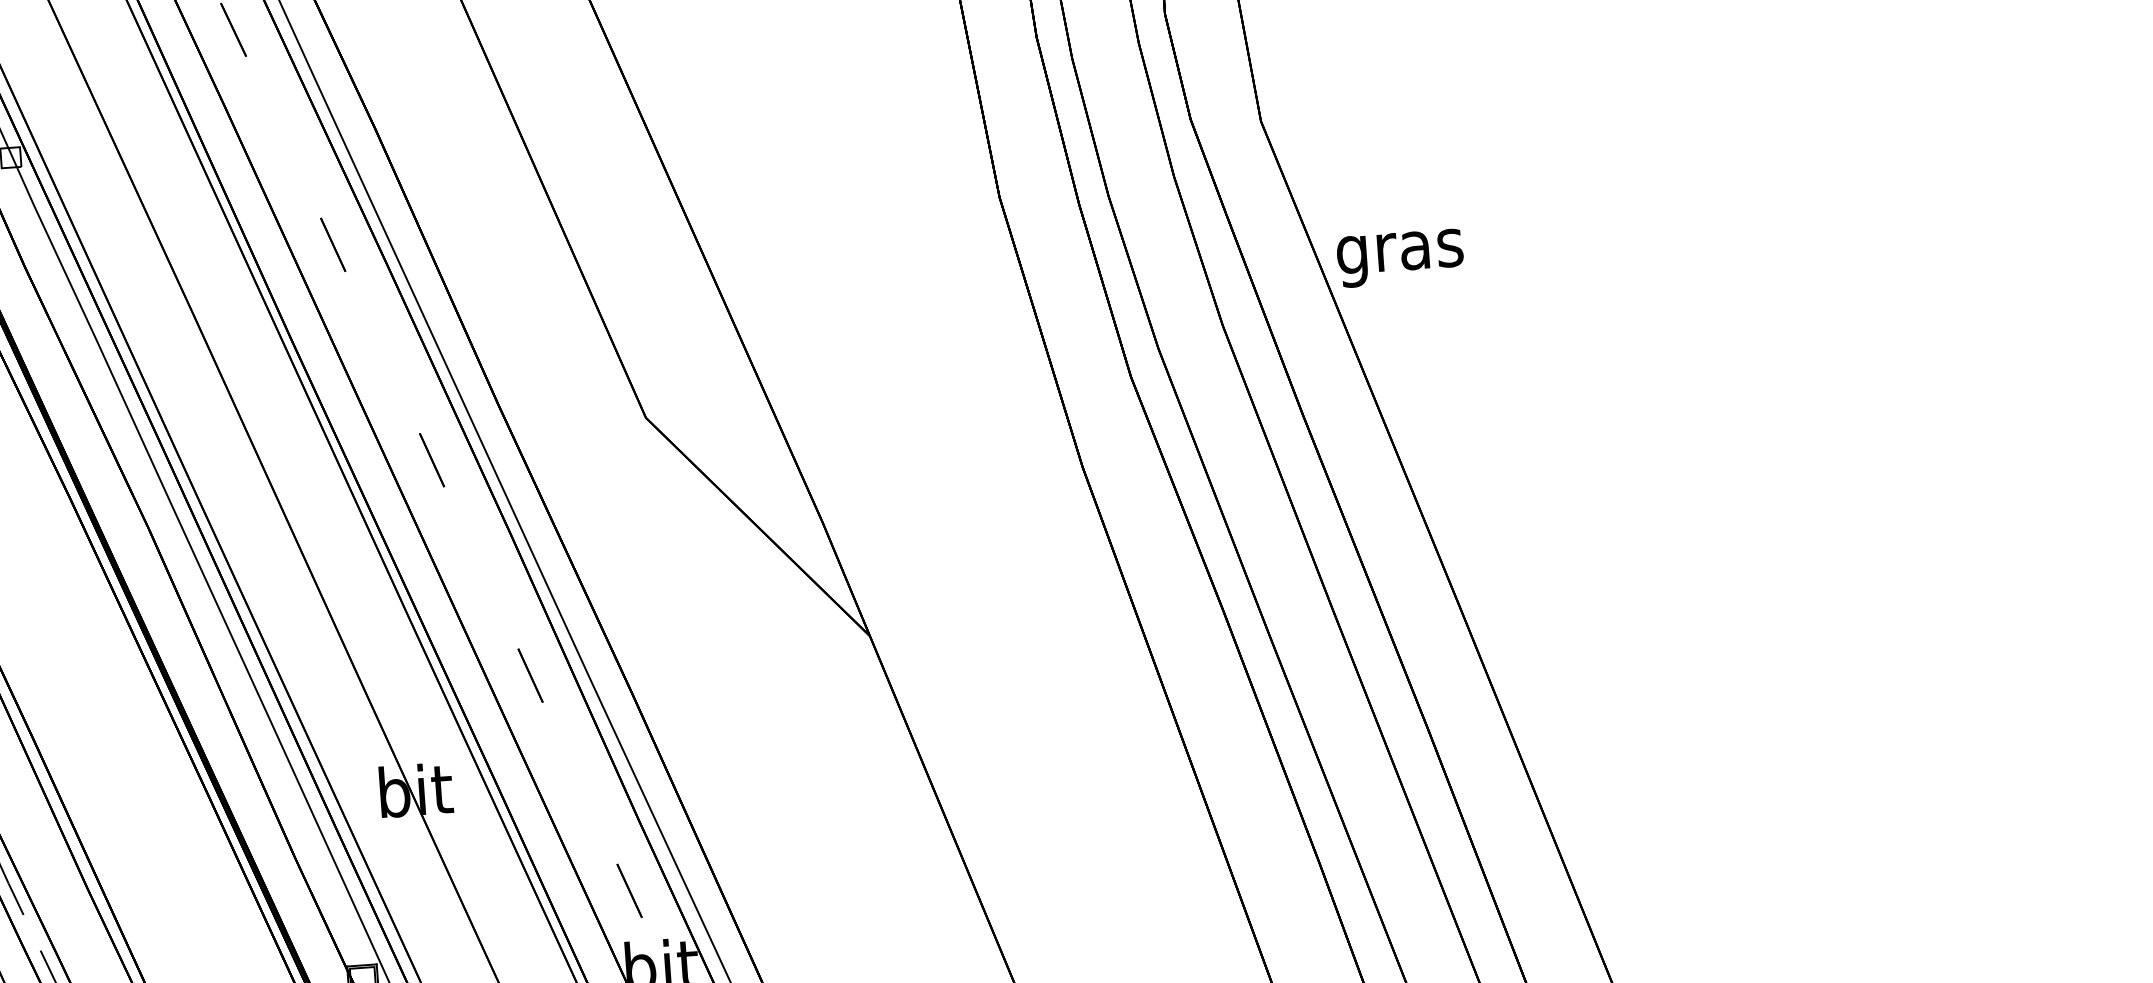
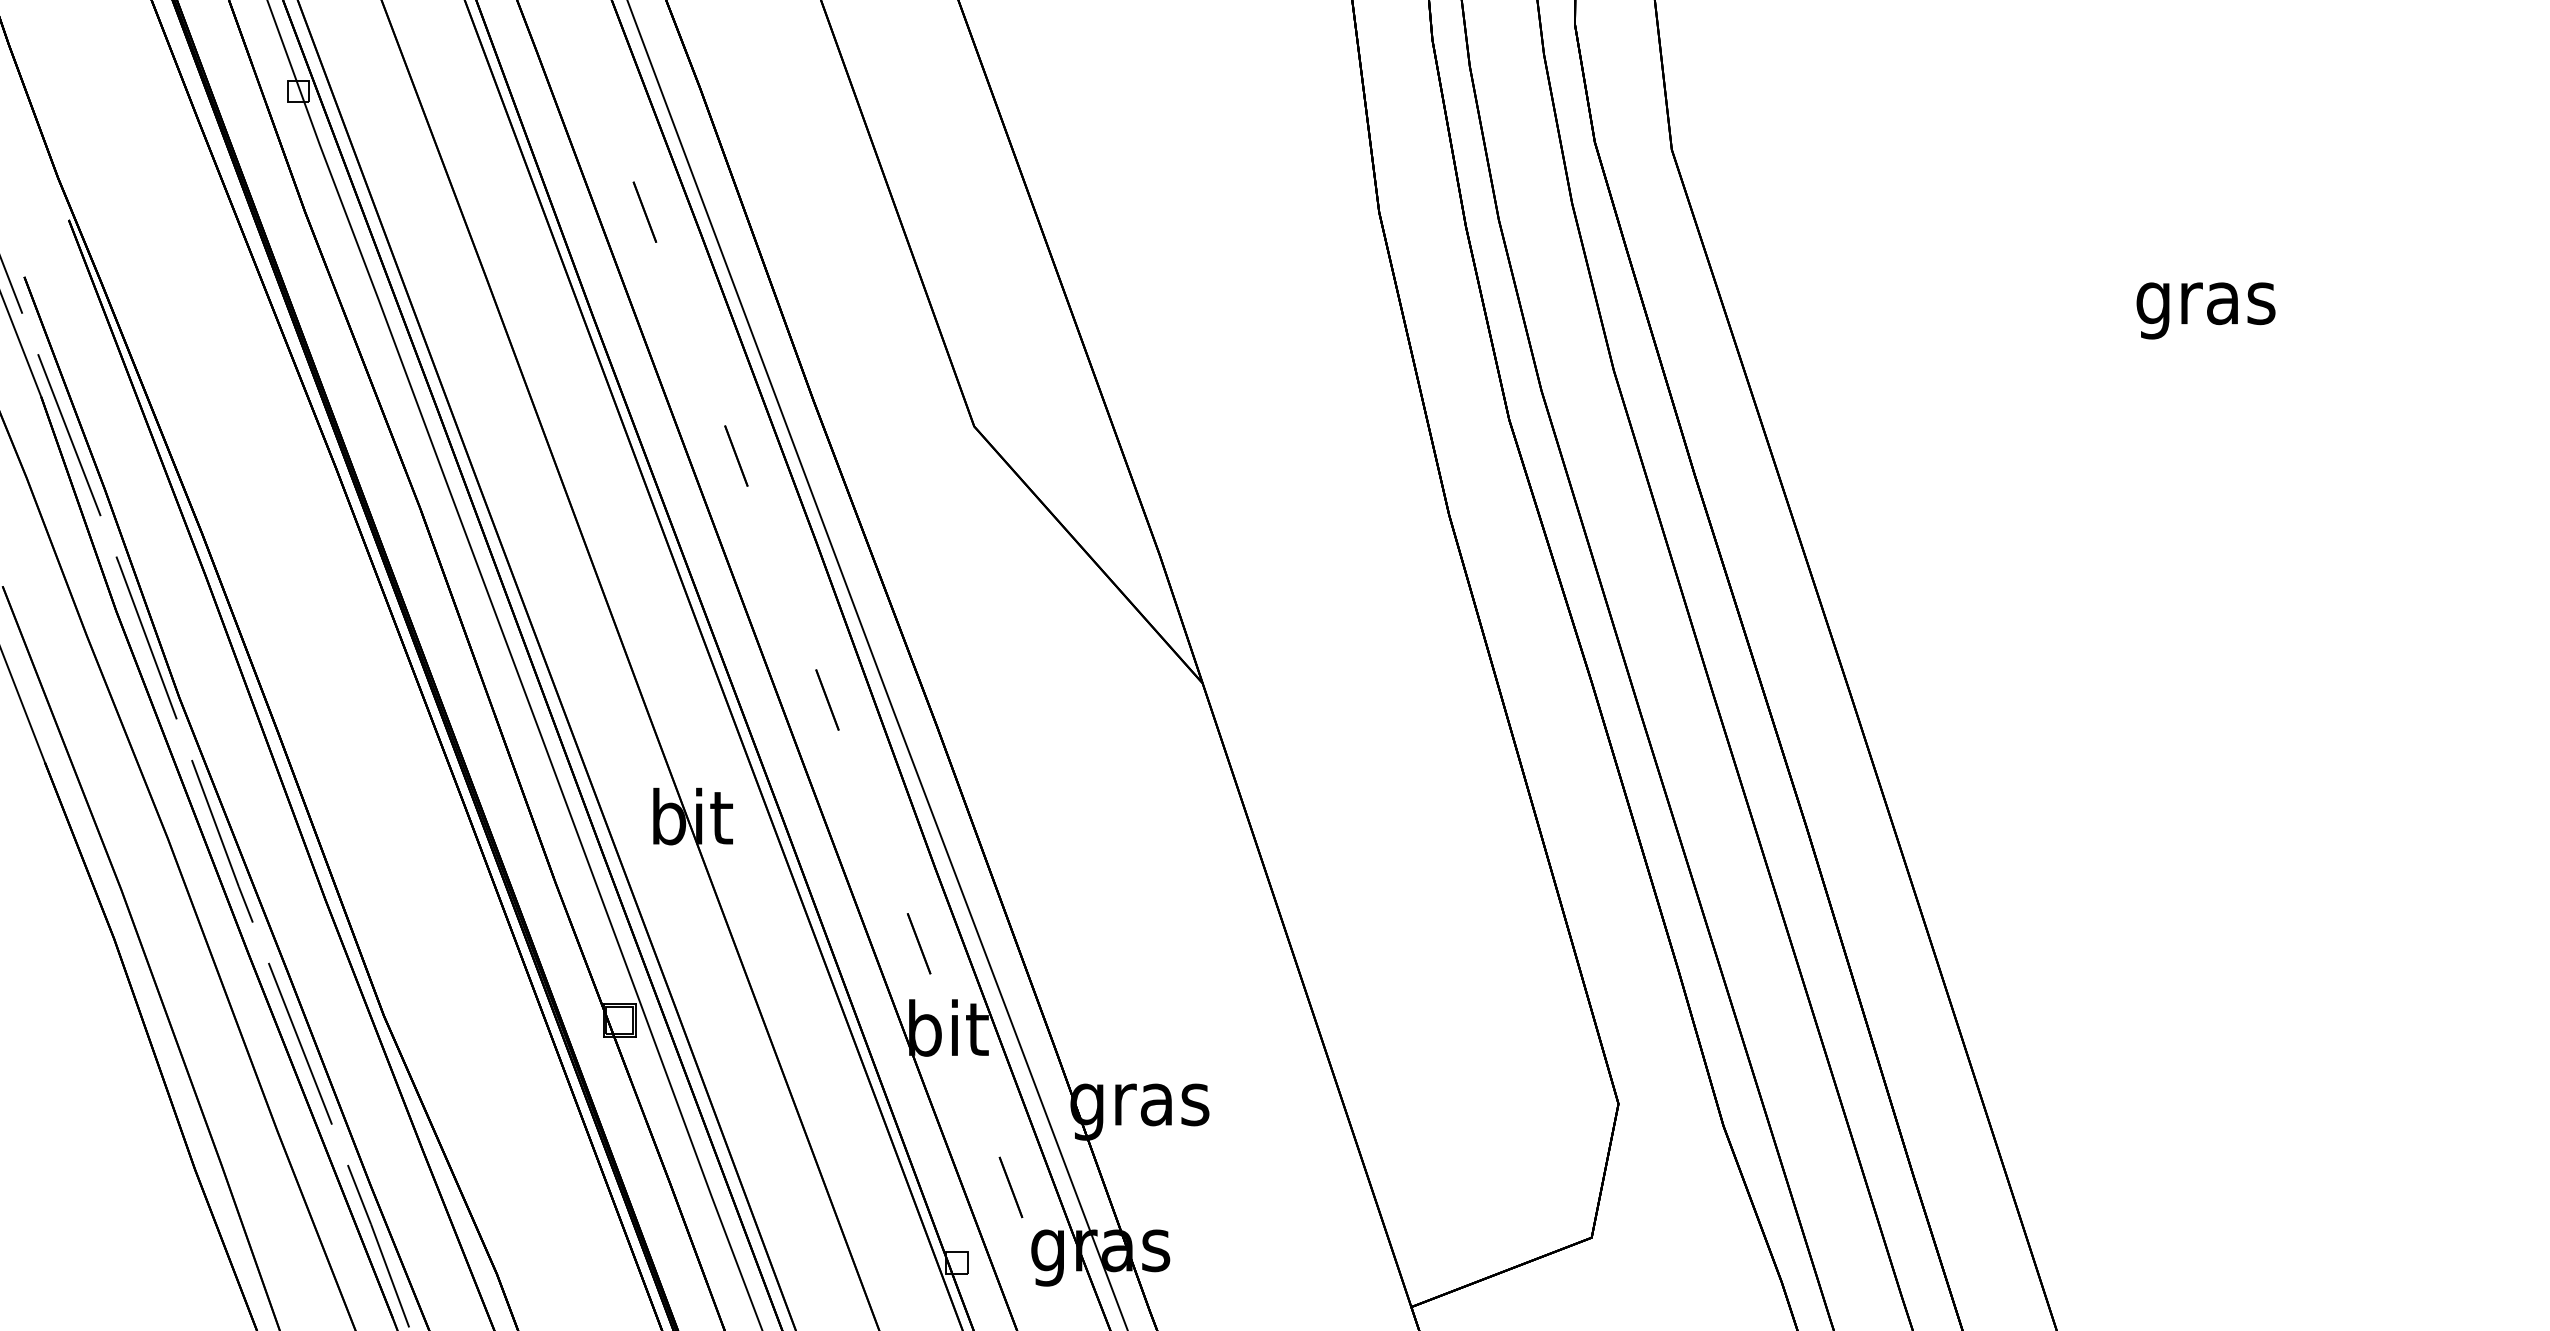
text: (1400, 258) -> (2205, 310), moved

